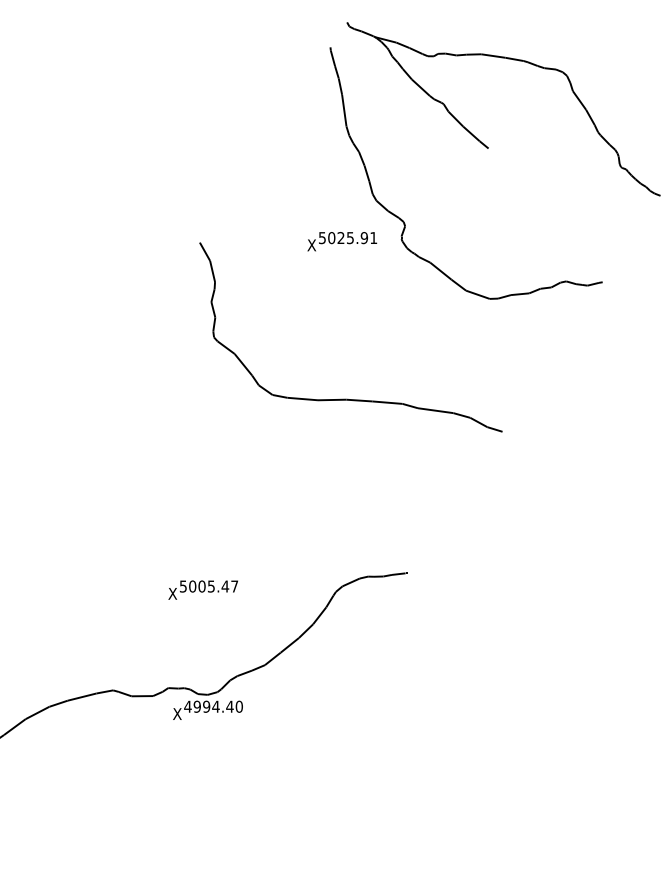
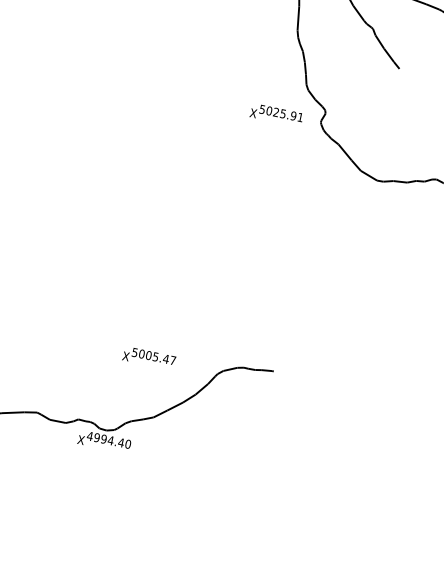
curve: (347, 398) -> (256, 232), removed
text: (202, 589) -> (148, 357), moved

